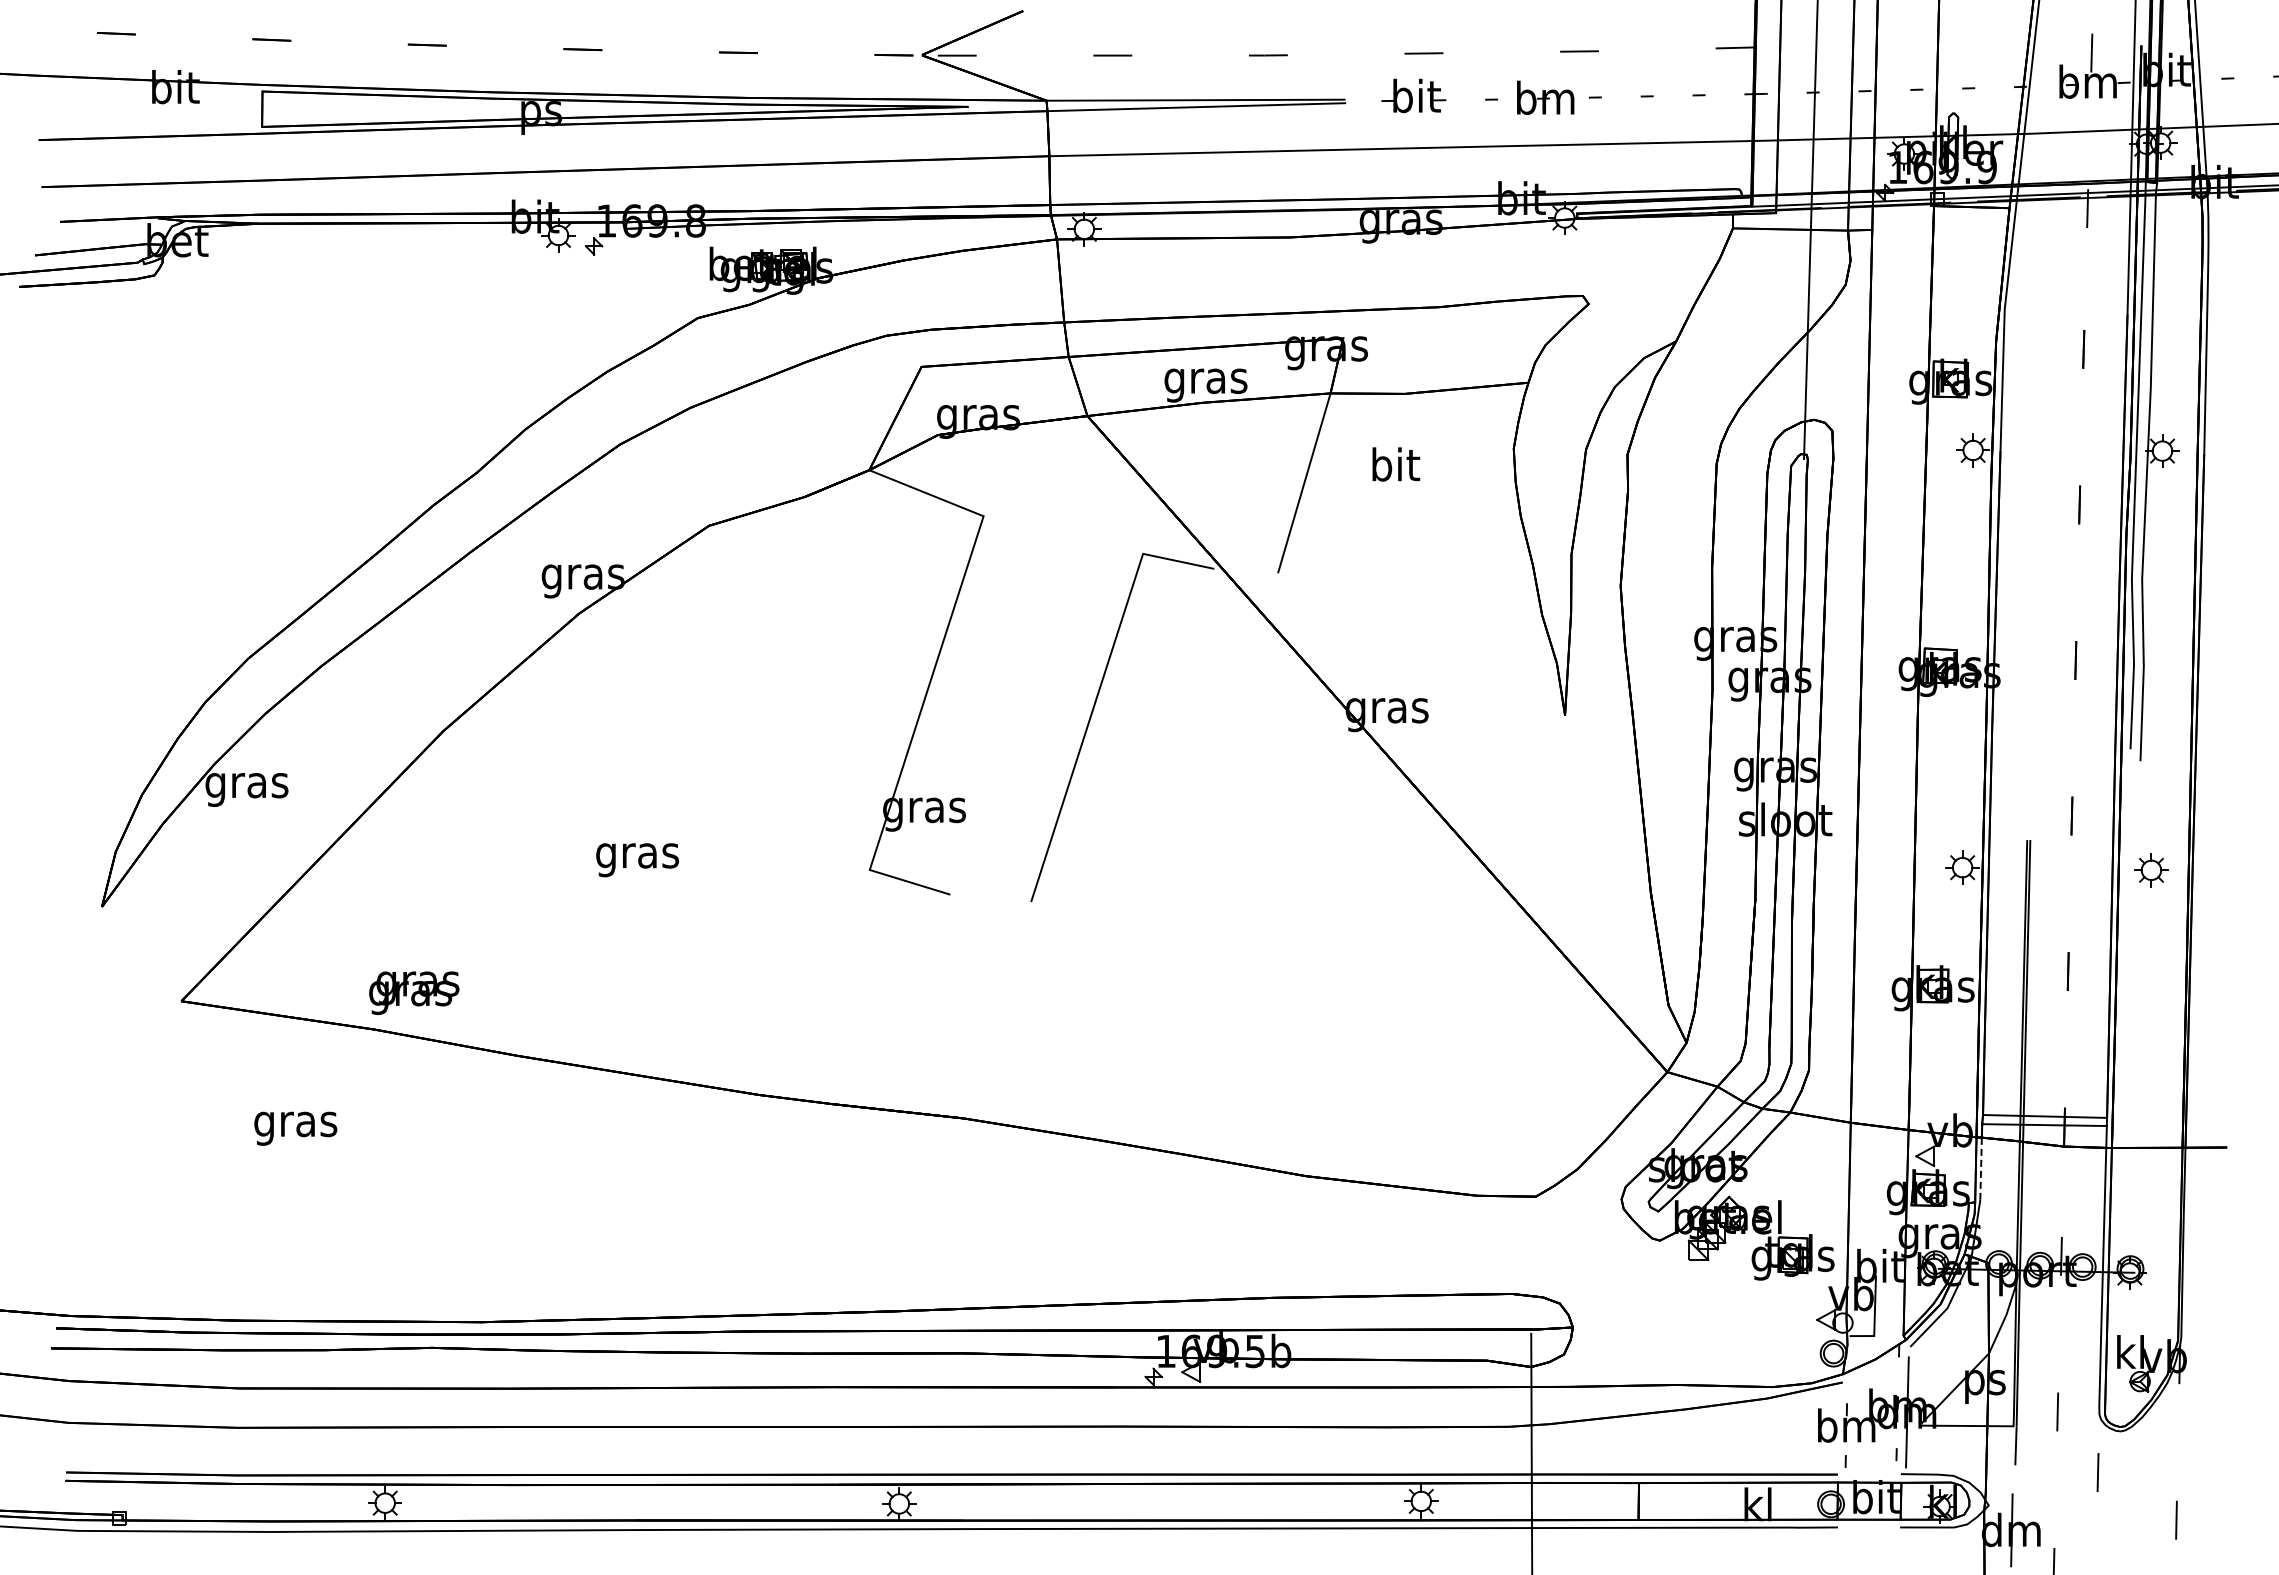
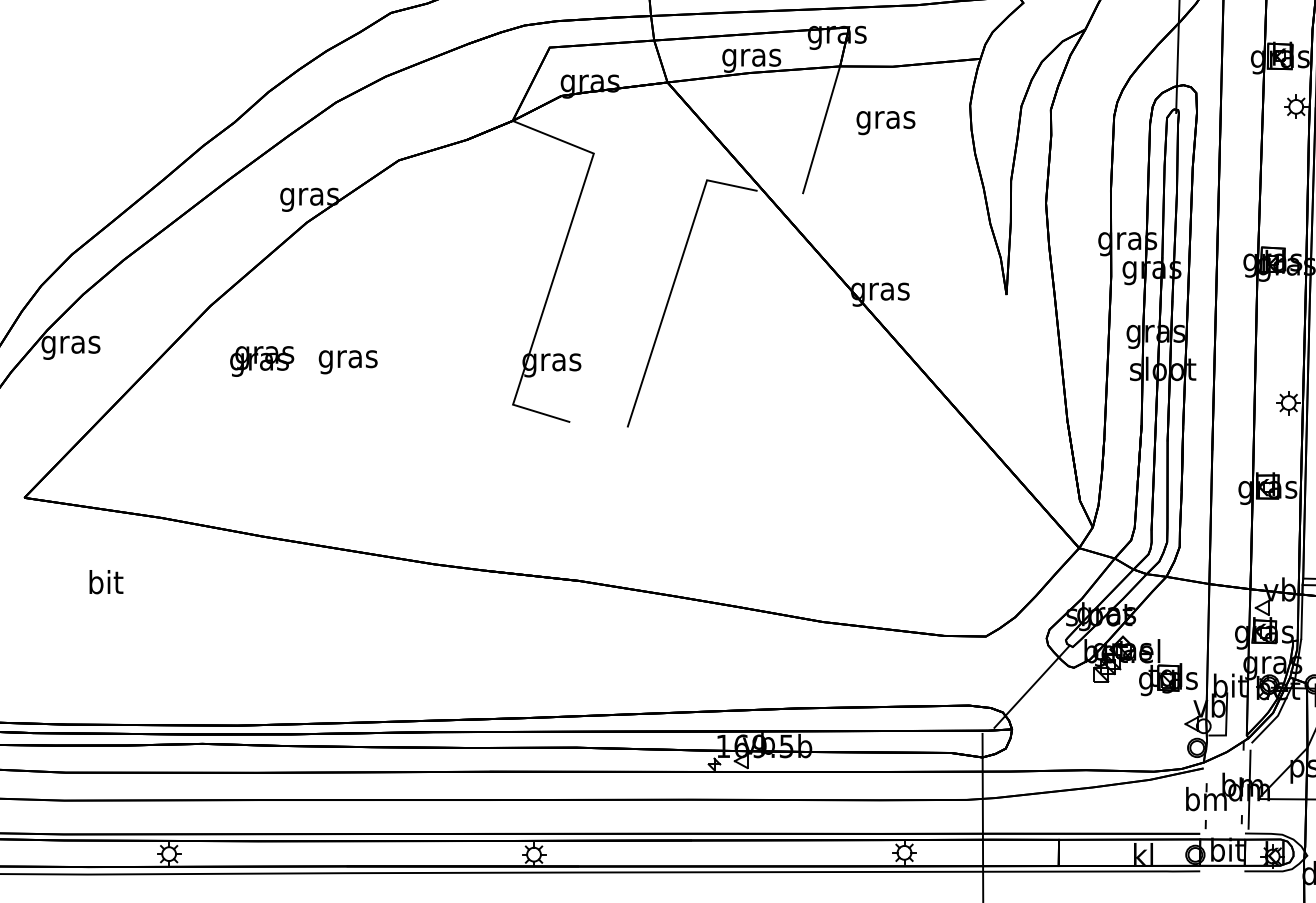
text: (1394, 468) -> (885, 119), bit -> gras
text: (637, 860) -> (348, 362), moved
text: (414, 992) -> (262, 361), moved
text: (295, 1123) -> (105, 584), gras -> bit
line: (1981, 1168) -> (1302, 616), dashed -> solid
line: (1600, 1267) -> (1031, 686), added

